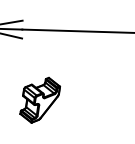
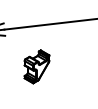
part: (39, 99) -> (36, 66), moved

